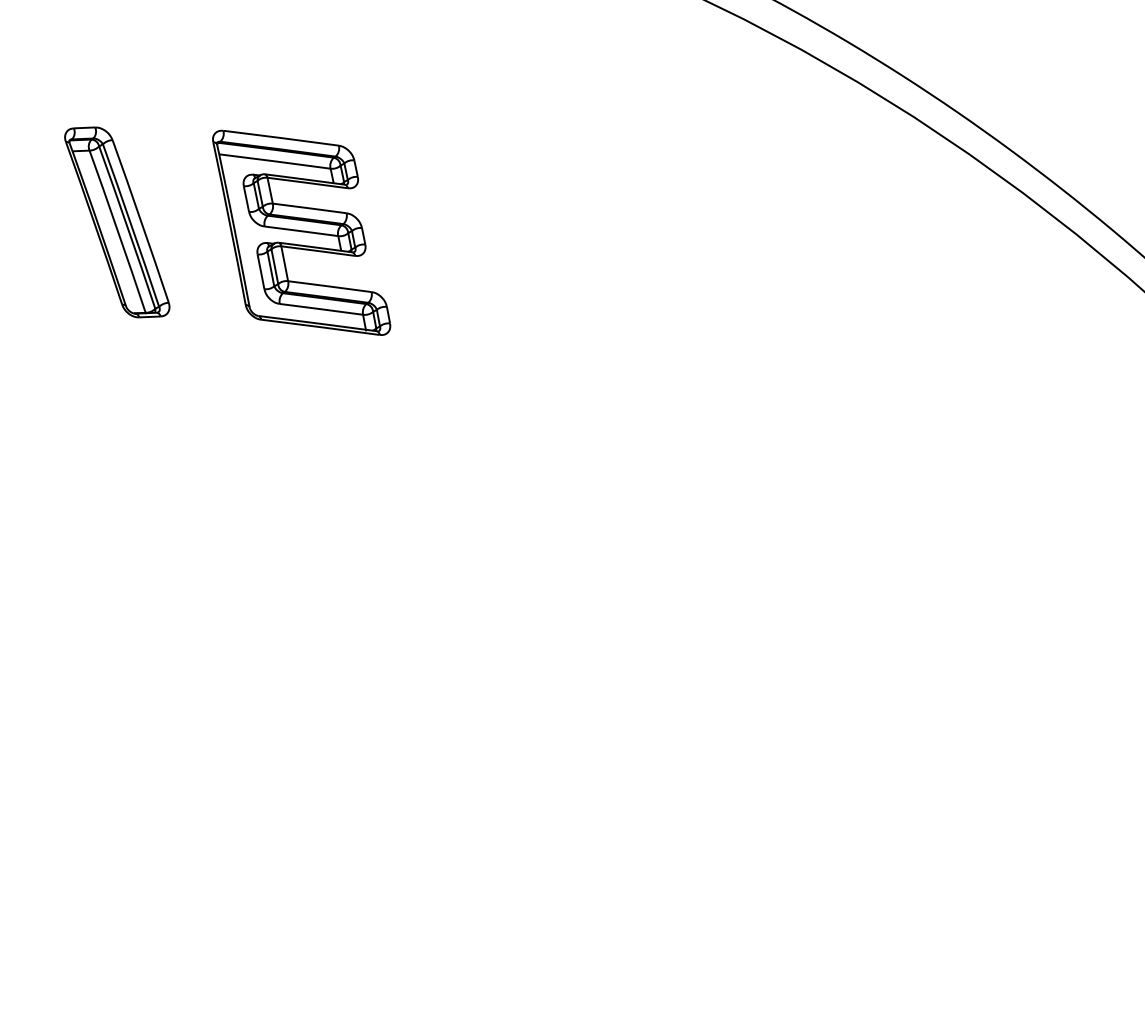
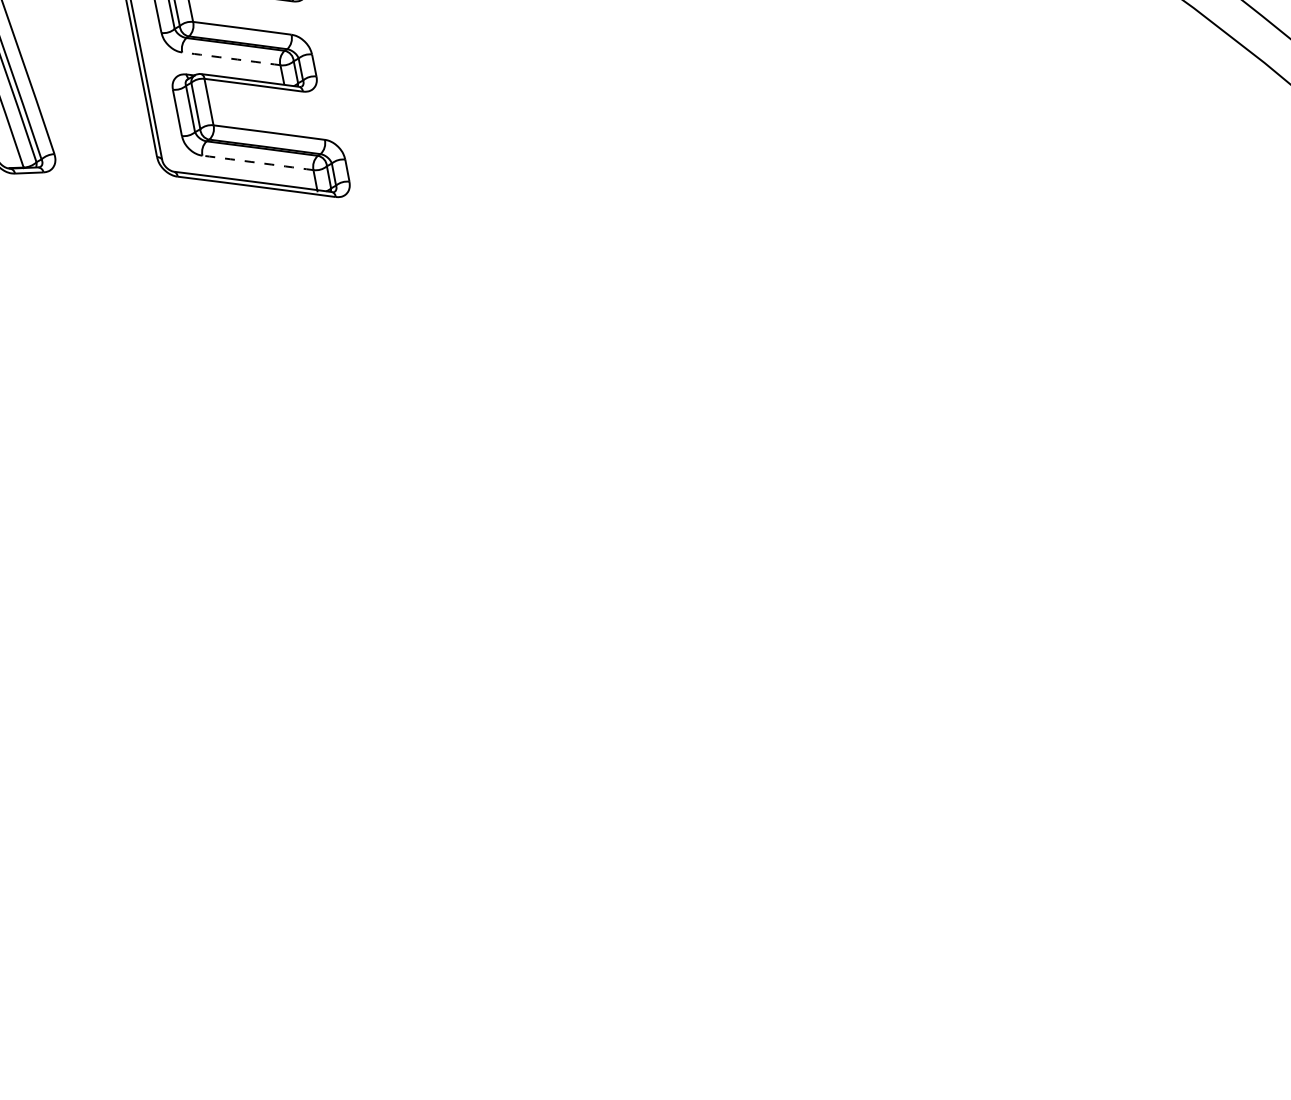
arc: (301, 231) -> (231, 59), solid -> dashed
arc: (321, 309) -> (258, 163), solid -> dashed

